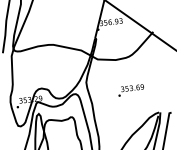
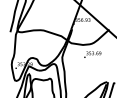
text: (130, 90) -> (92, 54), moved

